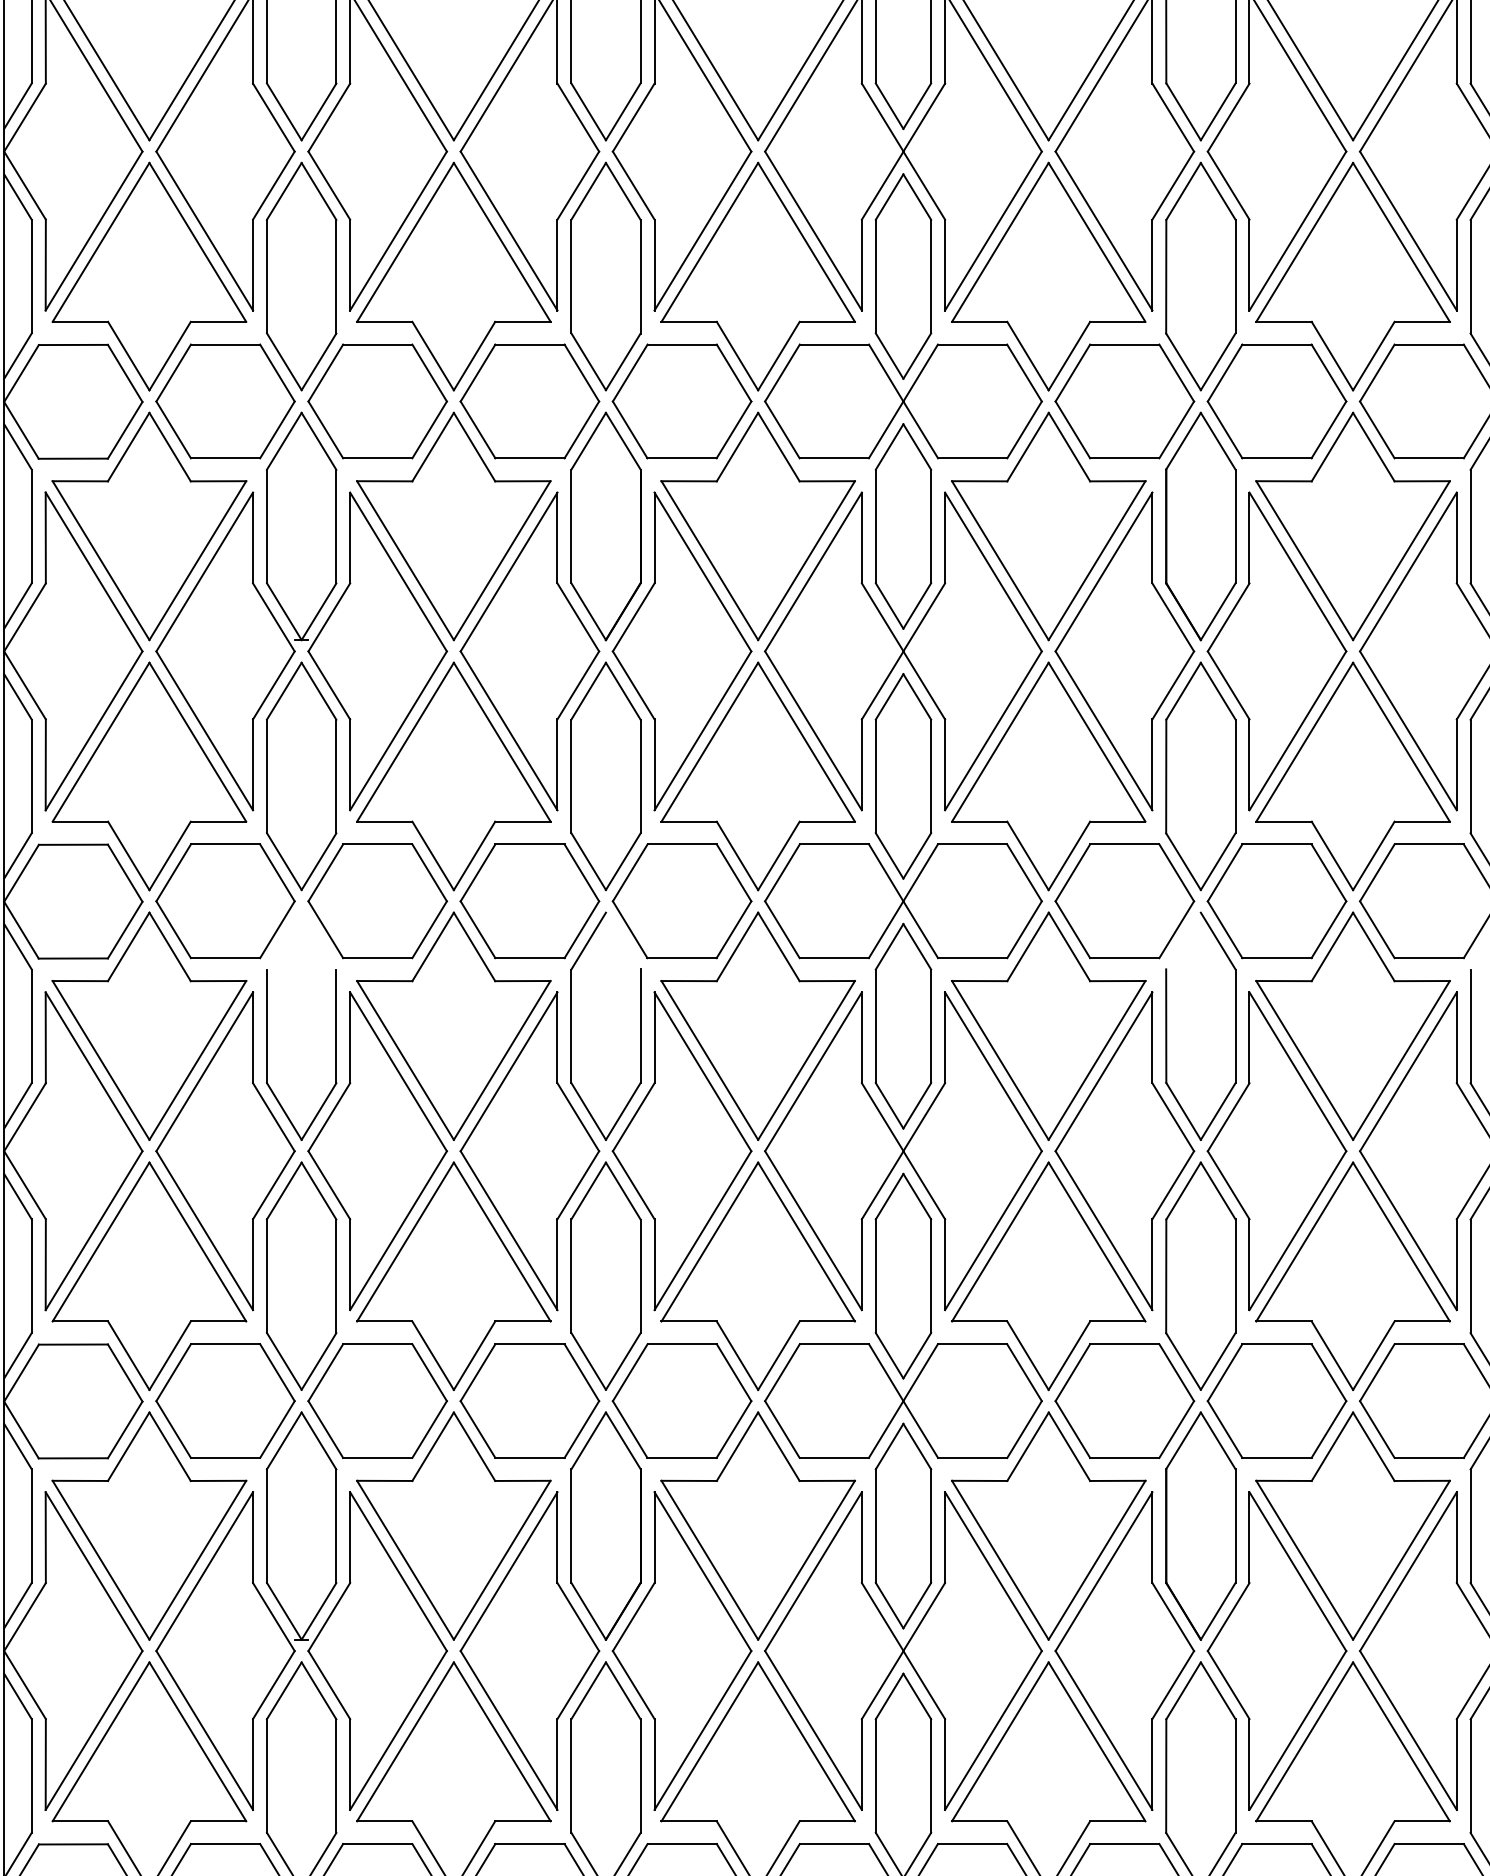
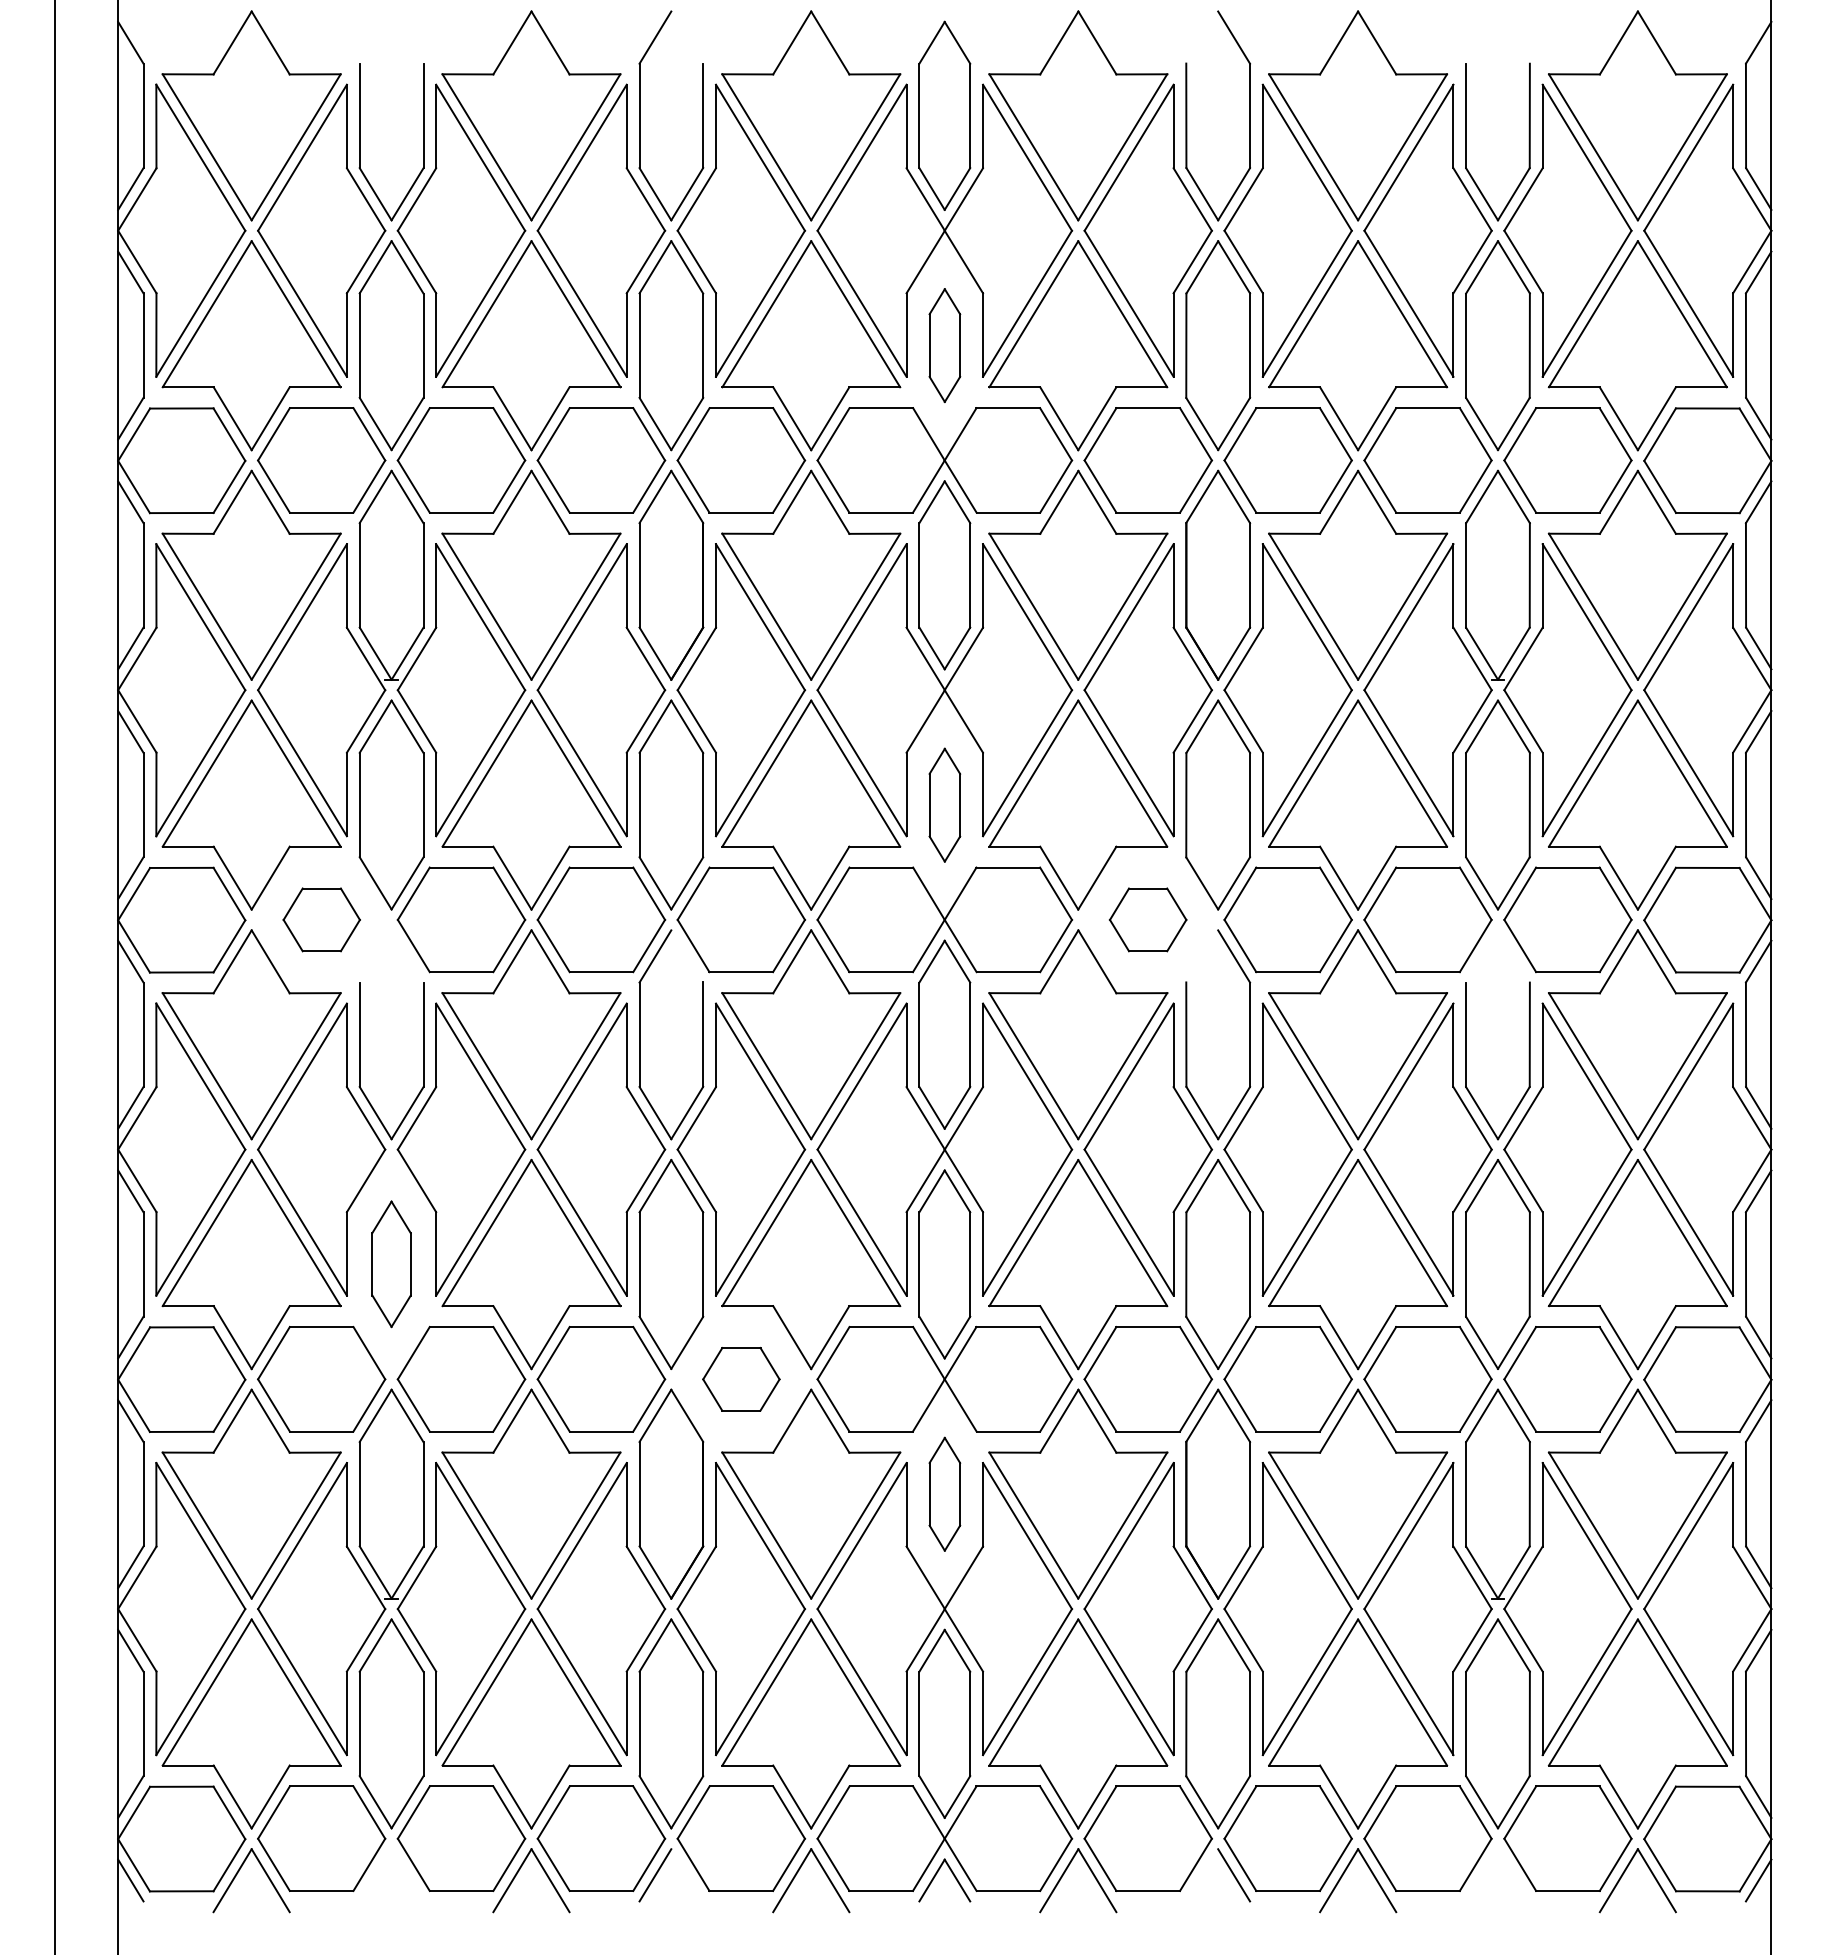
part: (903, 276) -> (944, 345), size x0.6
part: (903, 776) -> (944, 805), size x0.6
part: (225, 900) -> (321, 919), size x0.6
part: (1123, 900) -> (1147, 919), size x0.6
part: (301, 1275) -> (391, 1263), size x0.6
part: (682, 1401) -> (741, 1379), size x0.6
part: (903, 1526) -> (944, 1494), size x0.6

